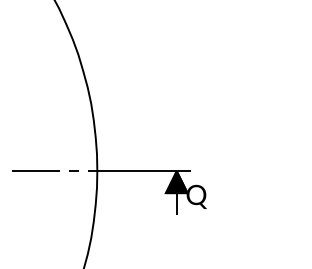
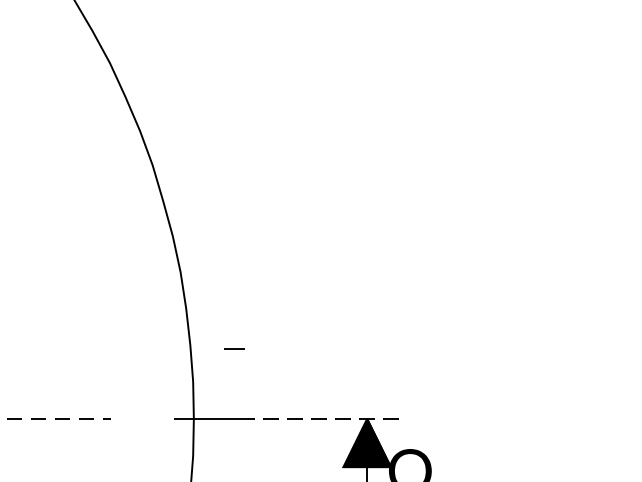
line: (73, 170) -> (233, 347), moved
line: (36, 171) -> (61, 419), solid -> dashed
line: (154, 171) -> (318, 419), solid -> dashed

